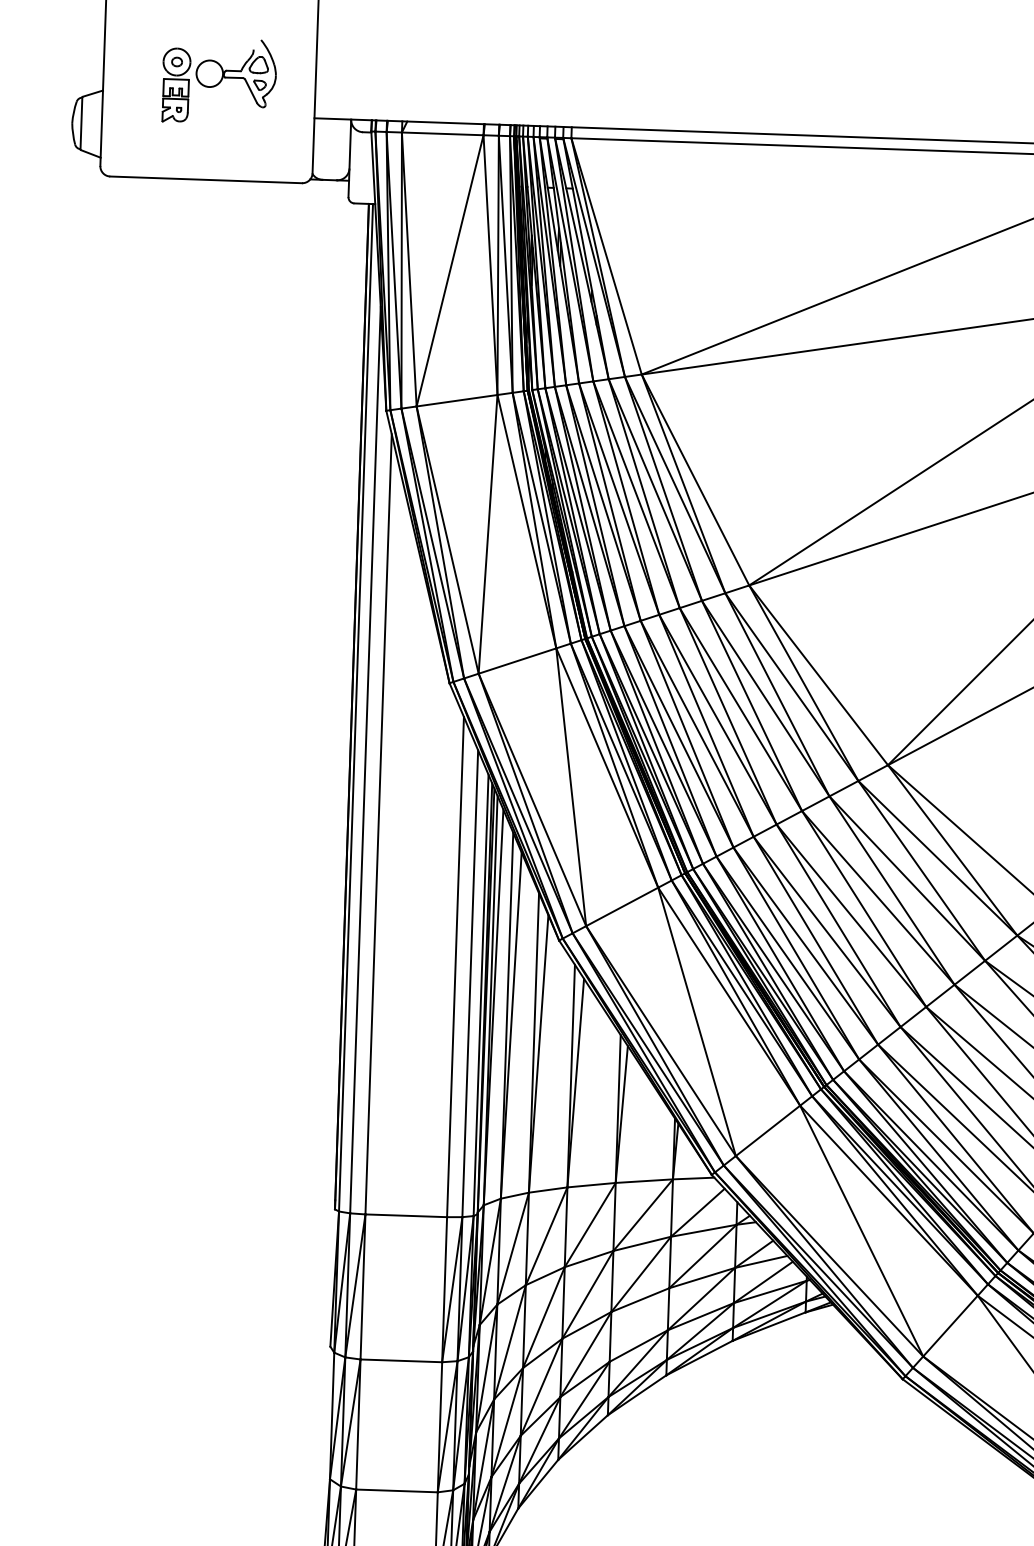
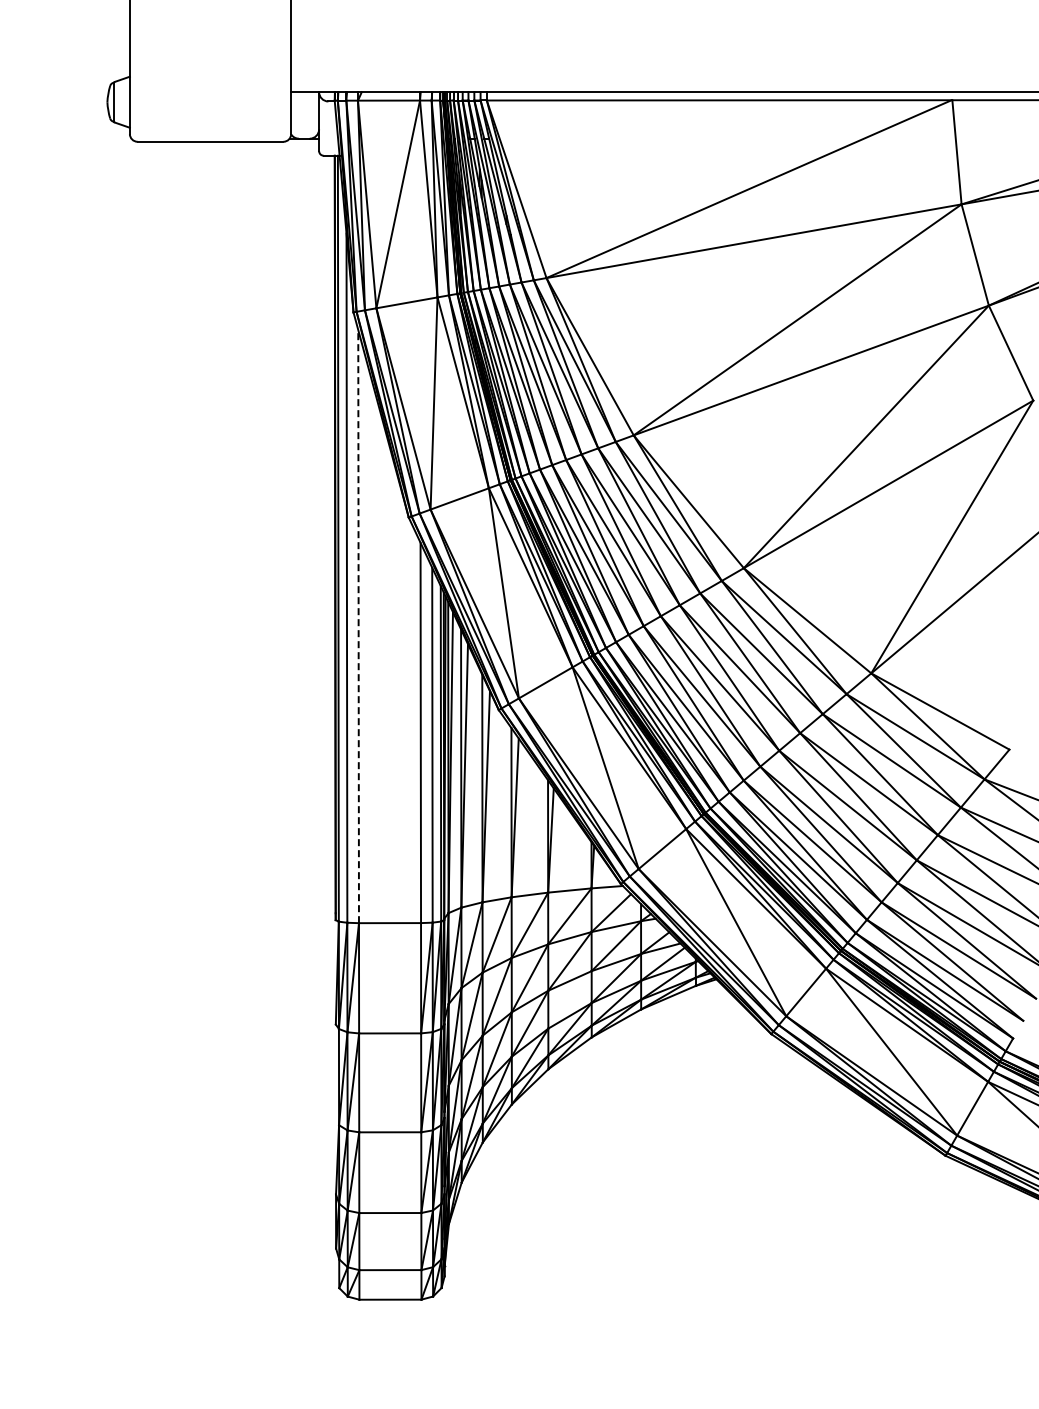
part: (218, 81) -> (217, 66), removed
line: (378, 824) -> (358, 626), solid -> dashed

